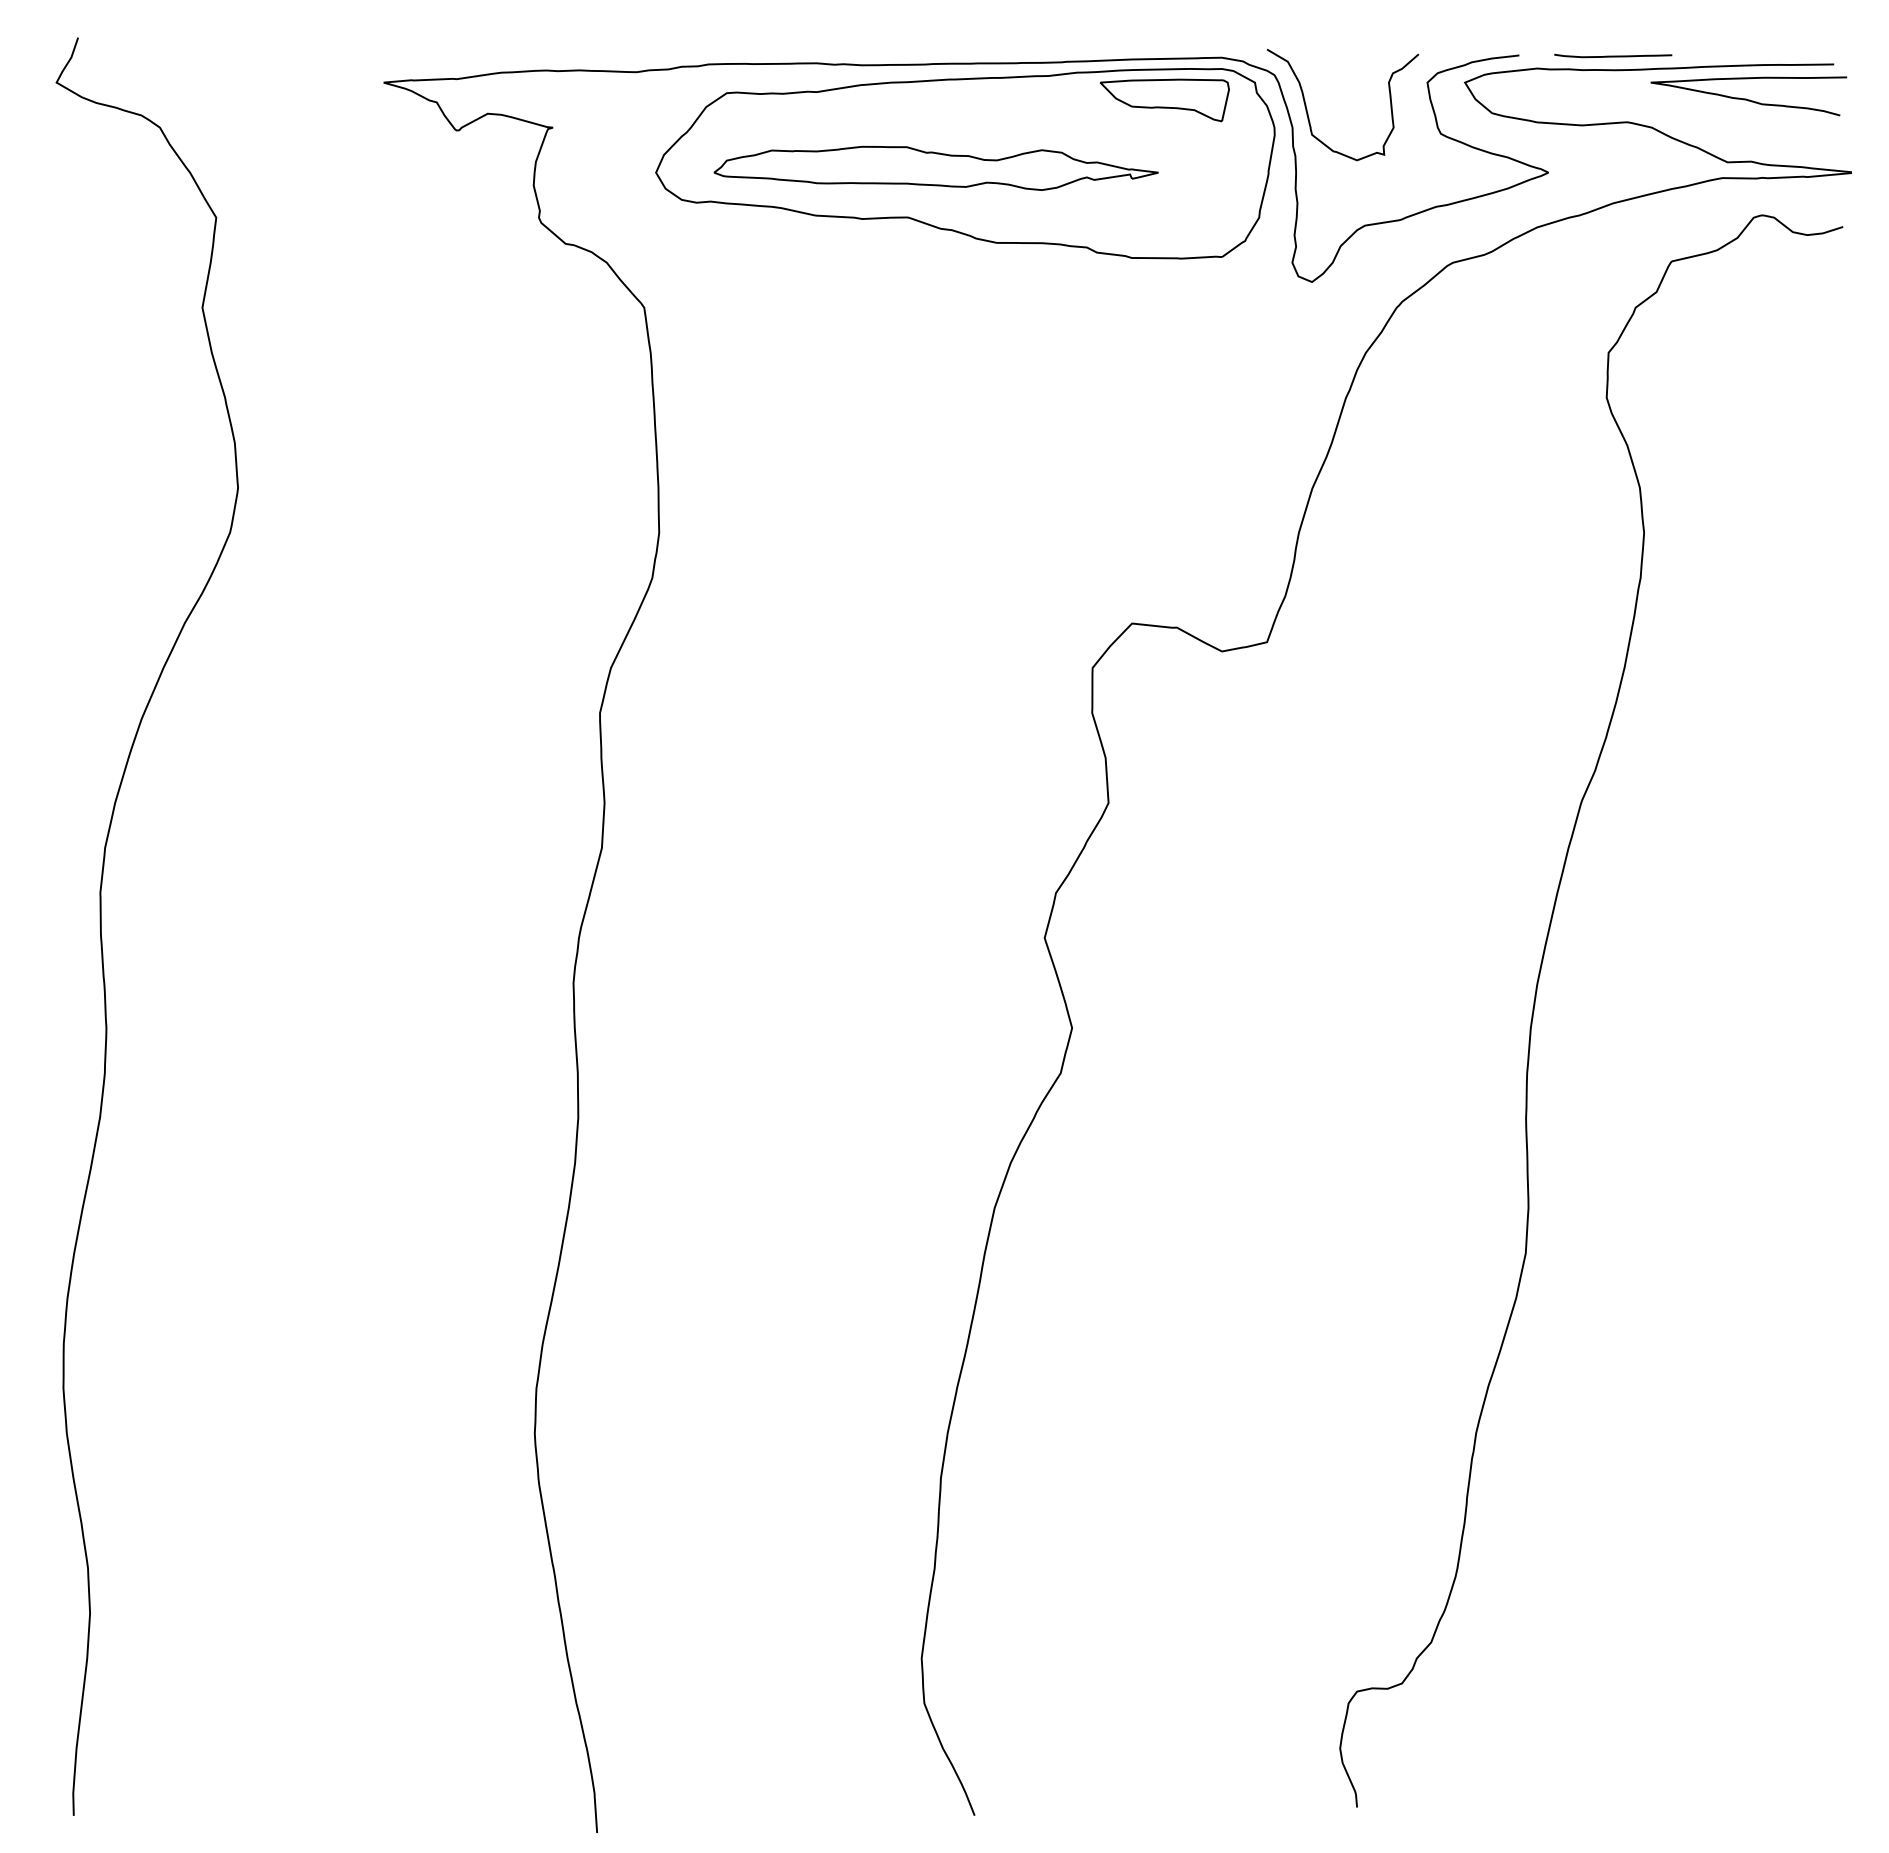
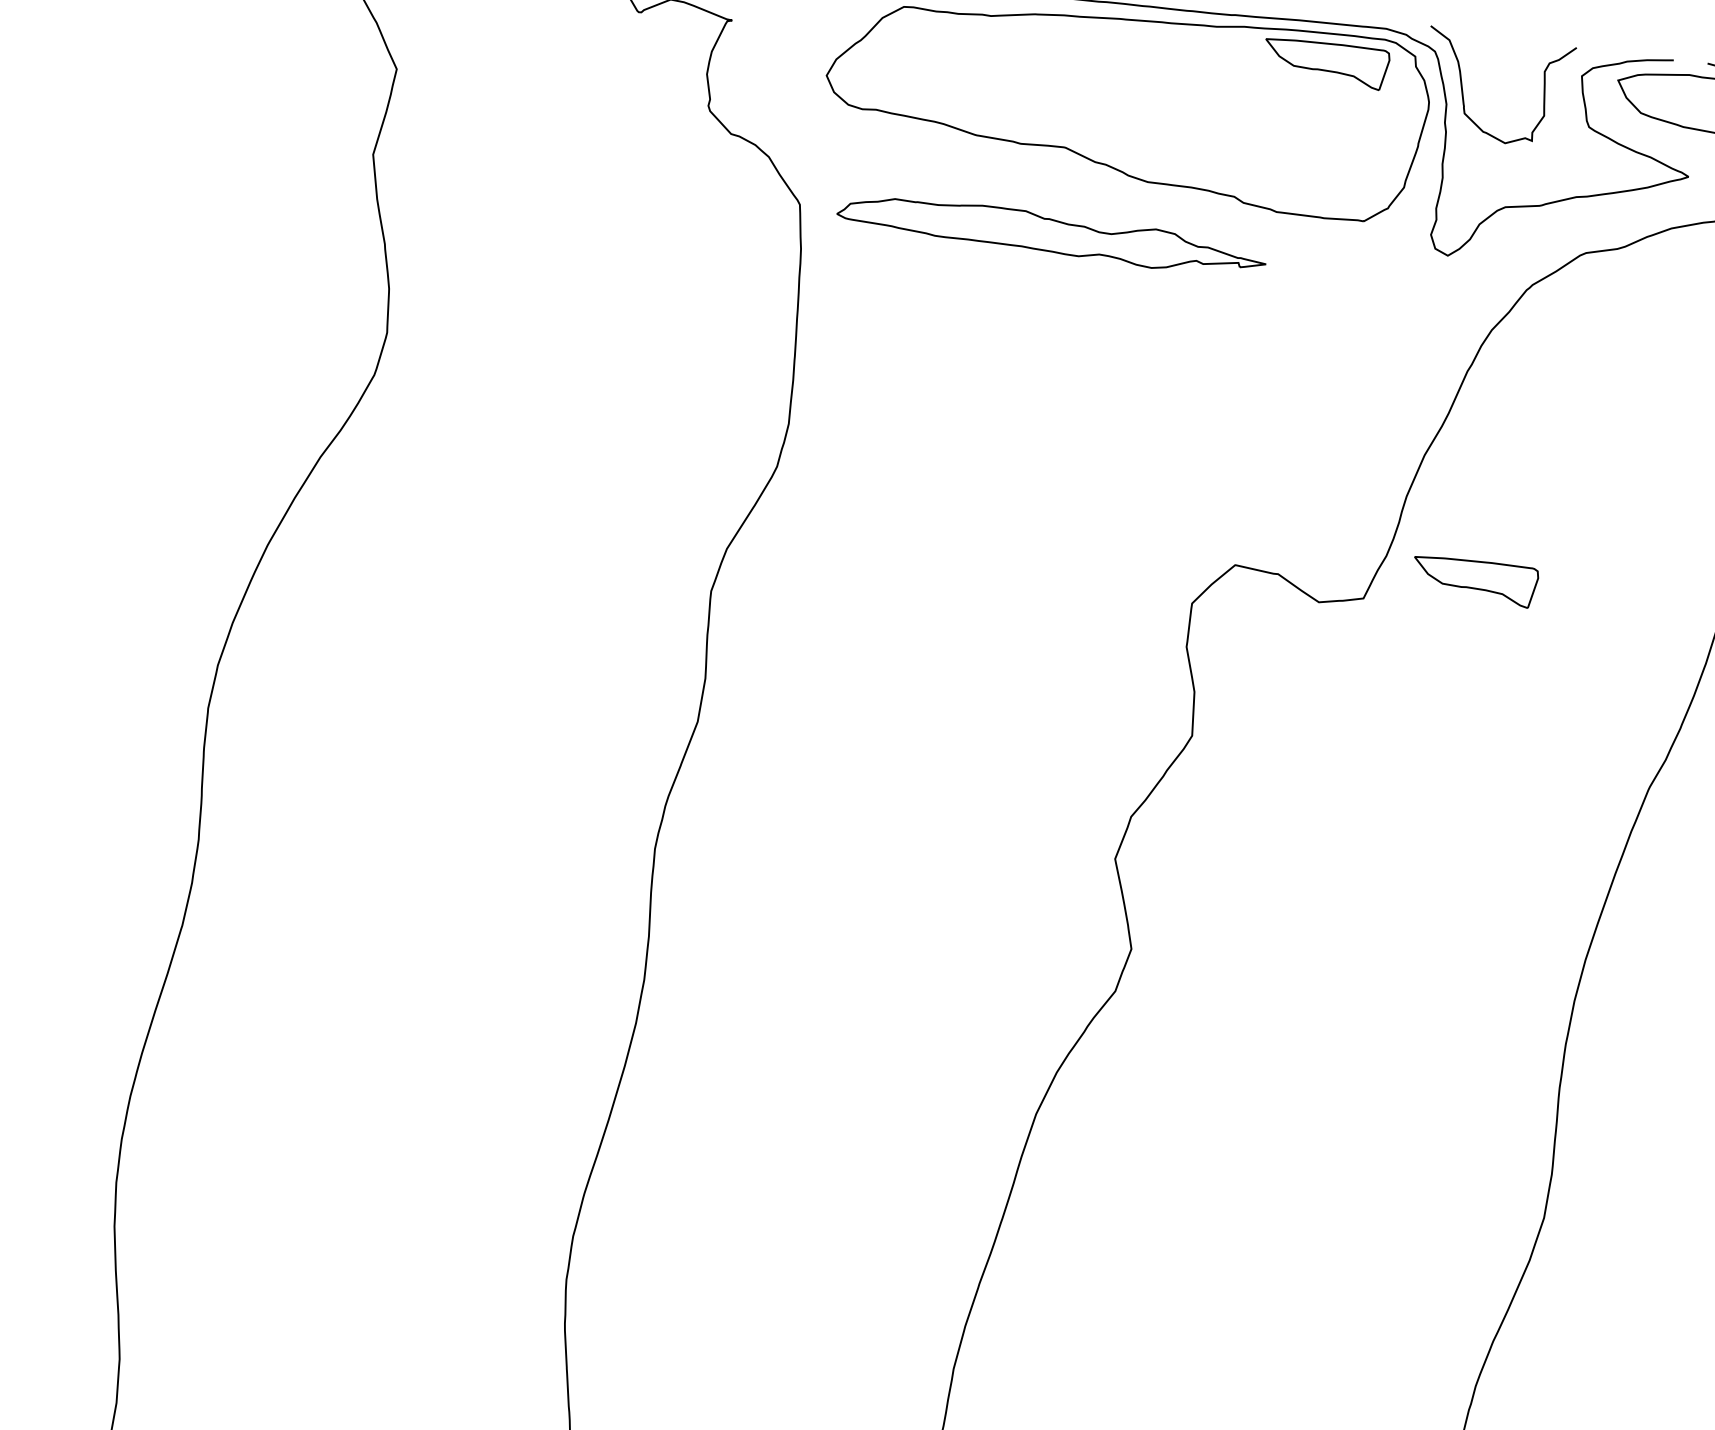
part: (935, 167) -> (1051, 234), moved
part: (1378, 611) -> (1474, 581), added

